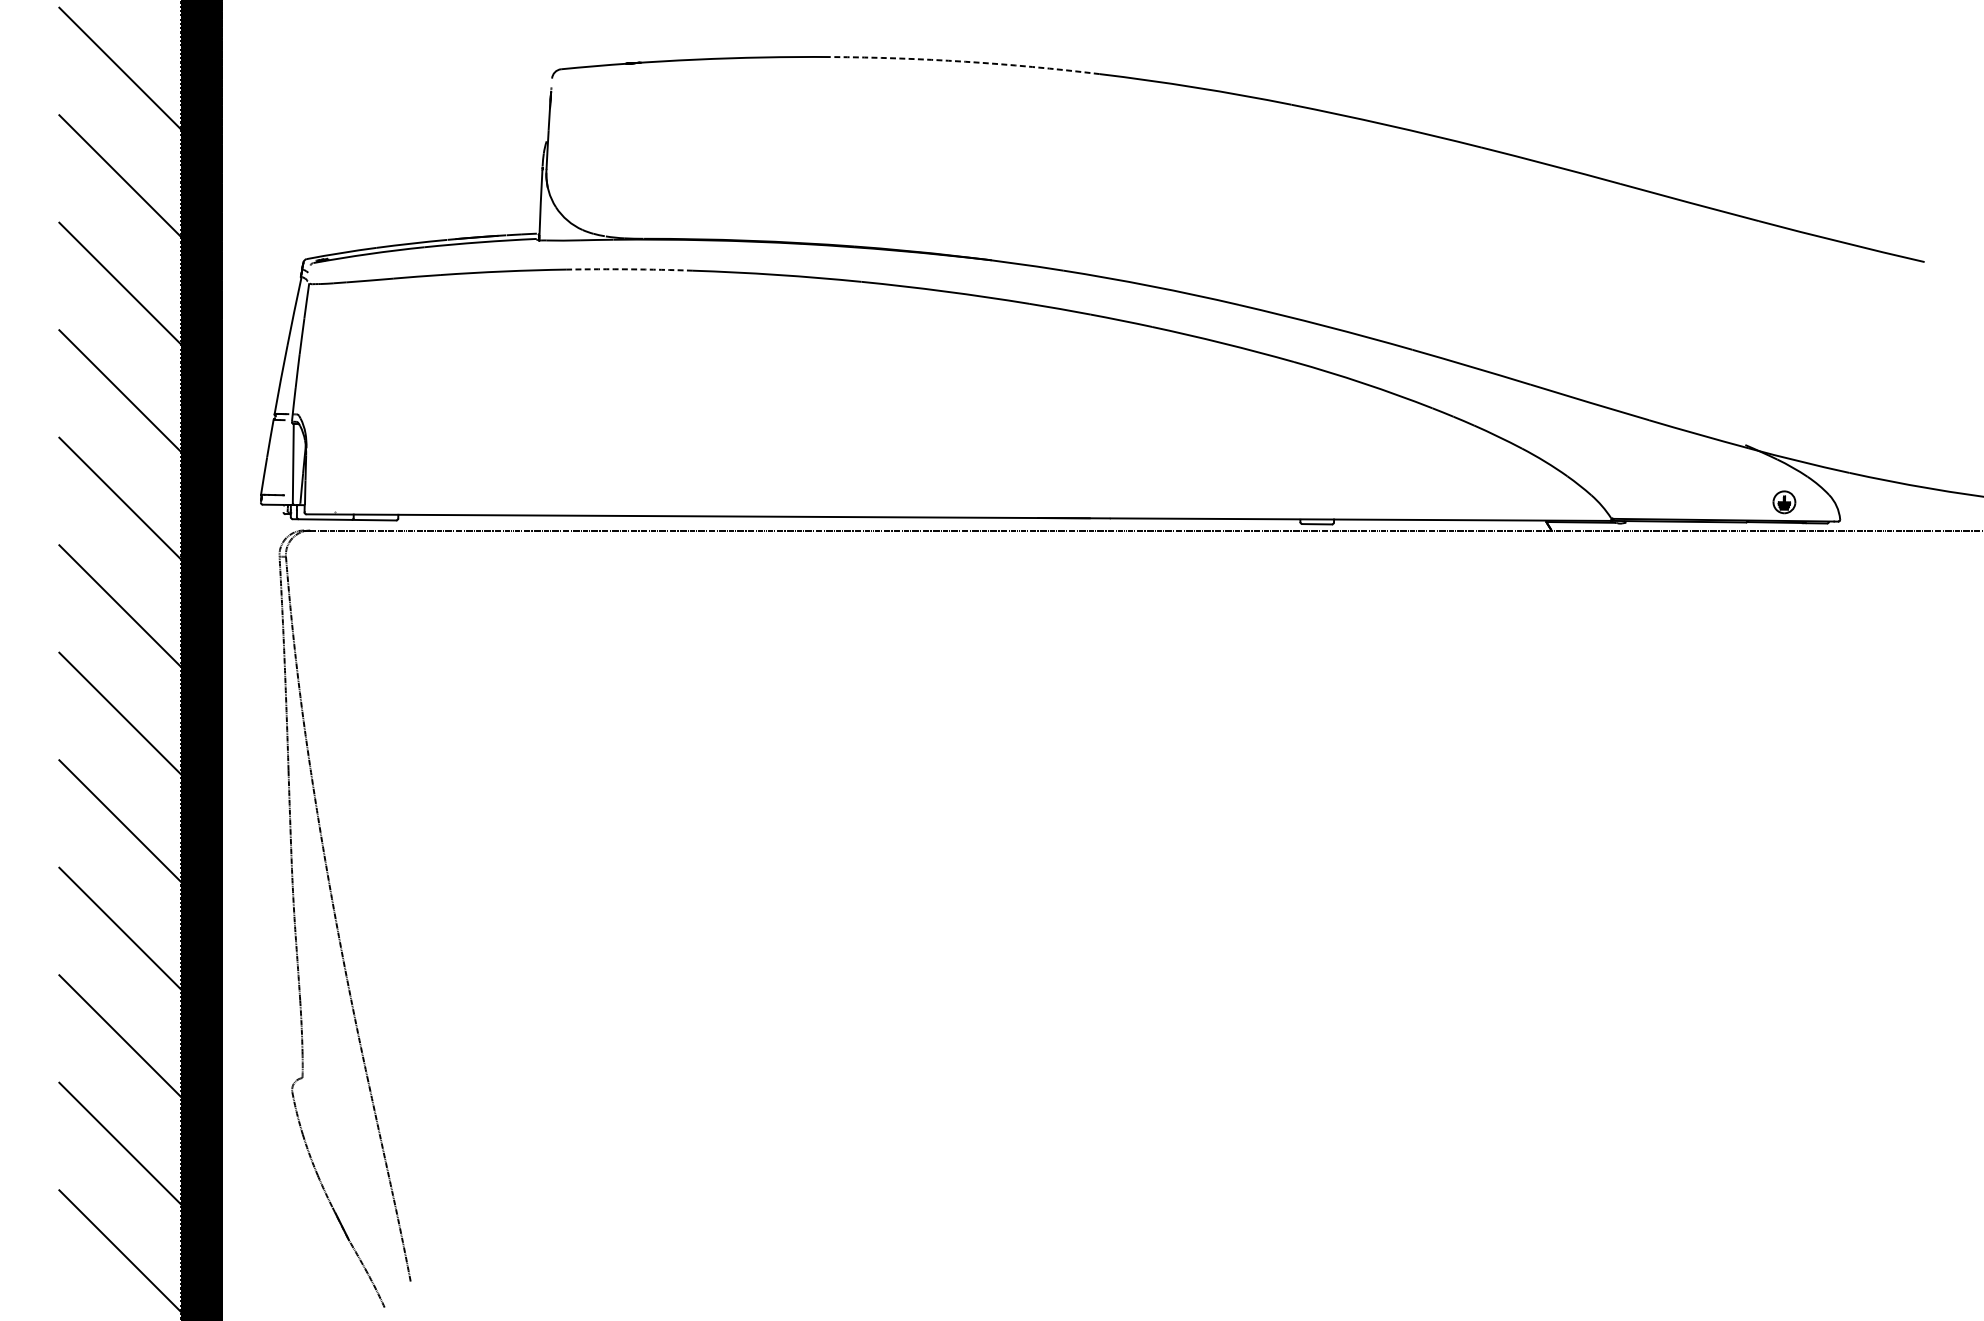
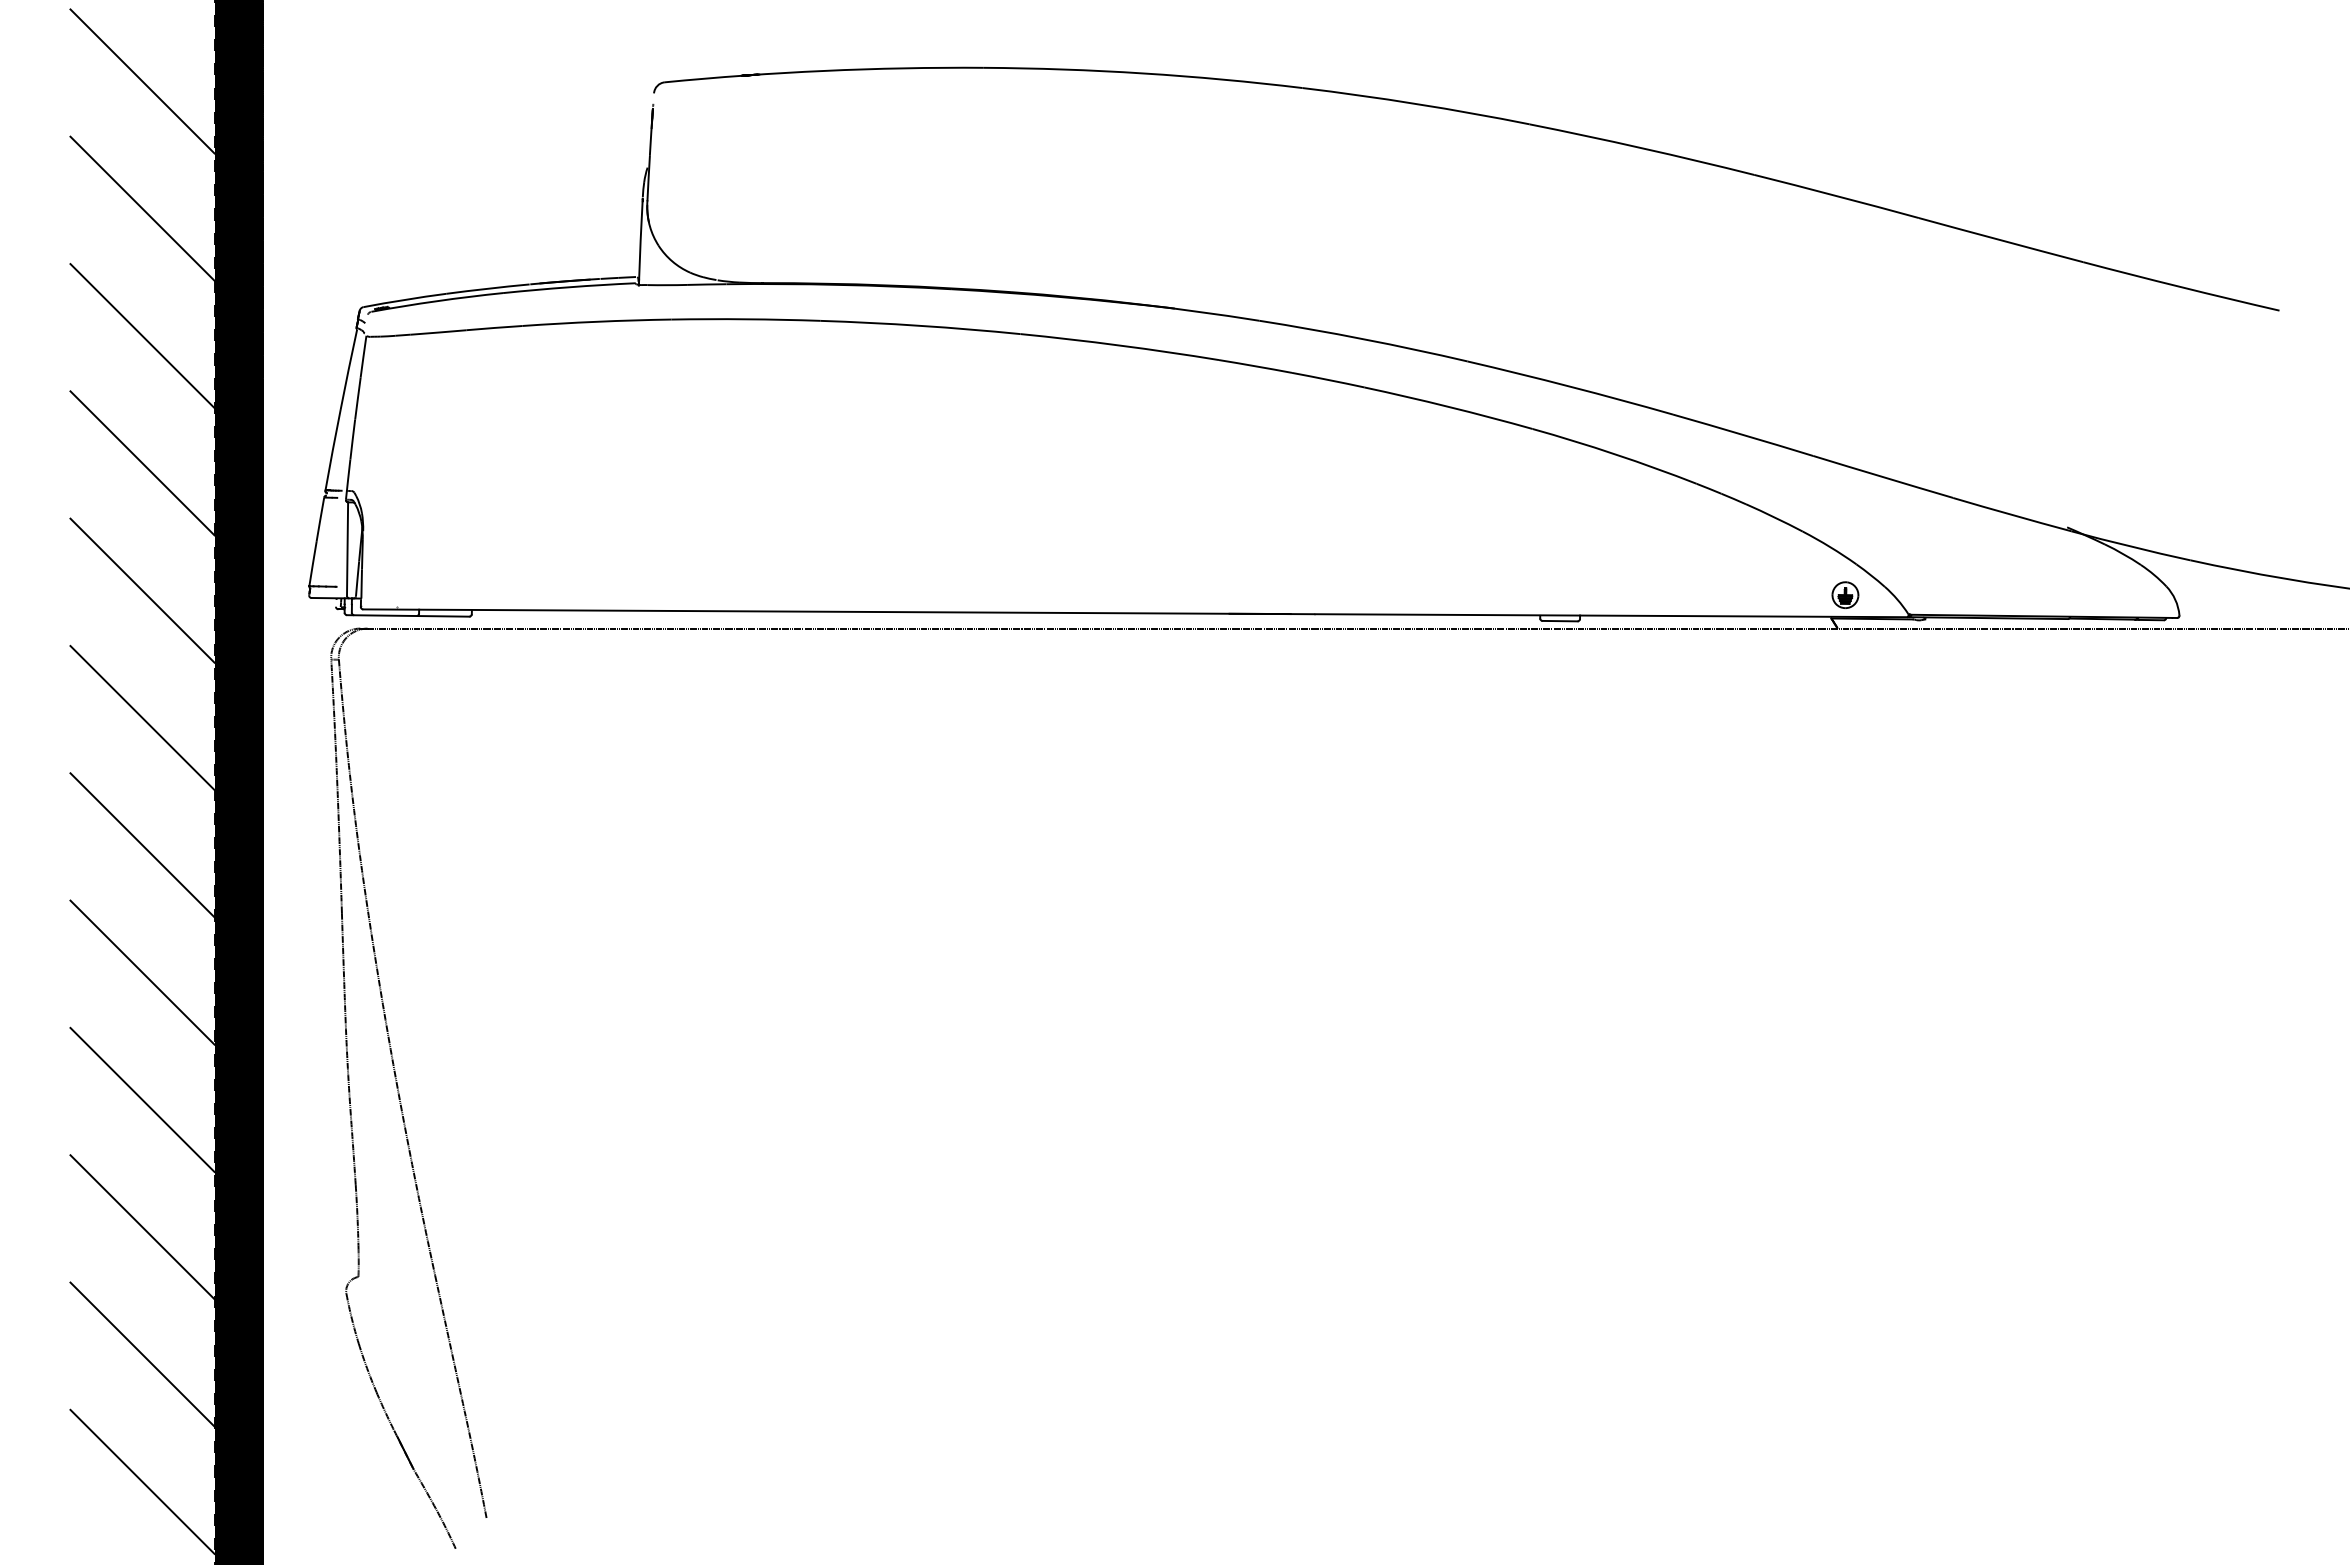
arc: (965, 61) -> (1143, 73), dashed -> solid
arc: (630, 269) -> (746, 319), dashed -> solid
part: (1784, 501) -> (1845, 594), moved

